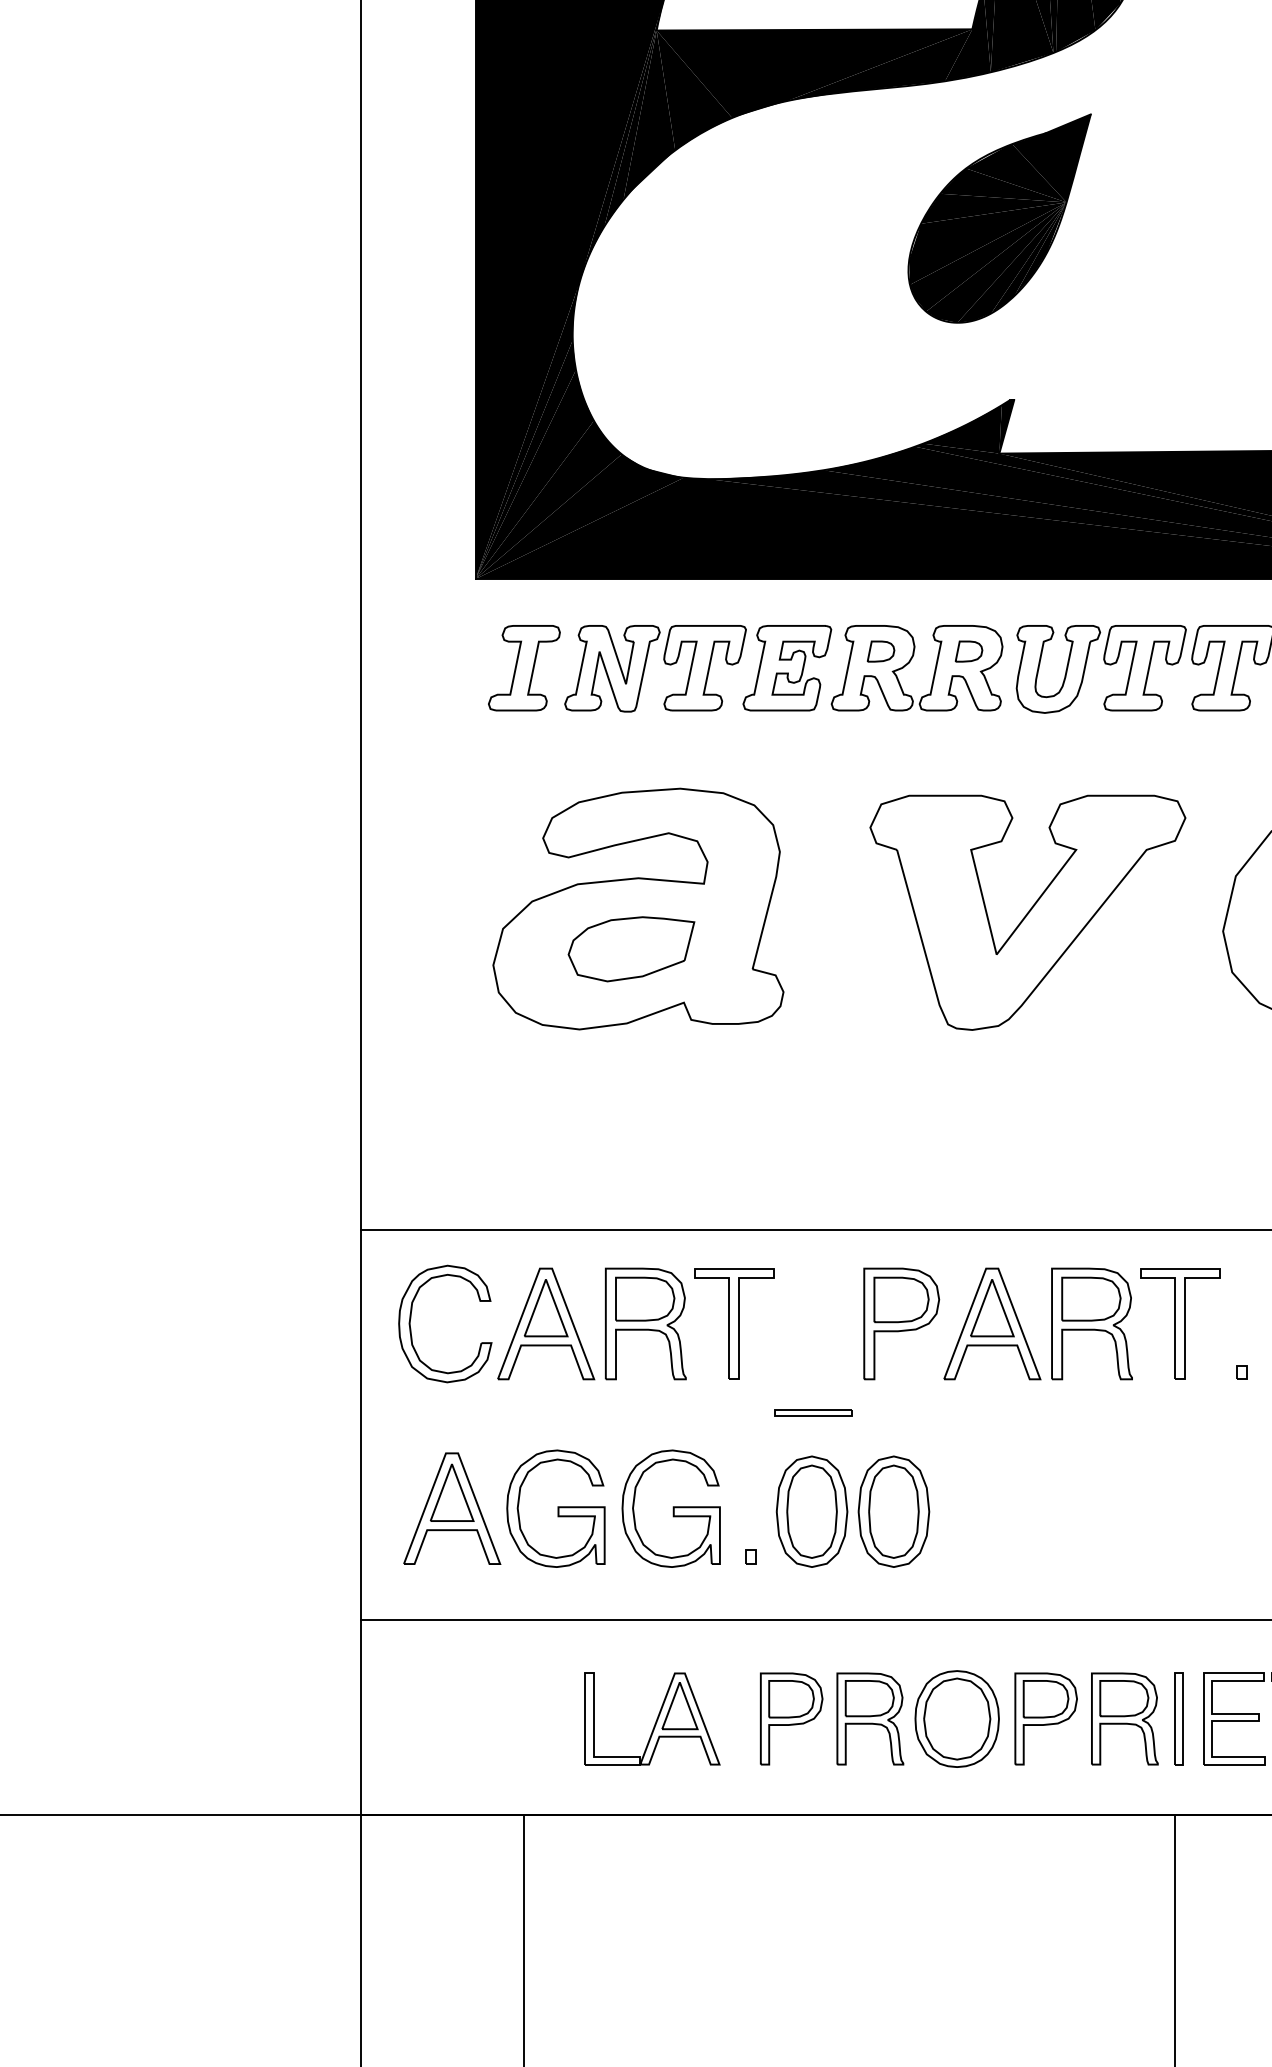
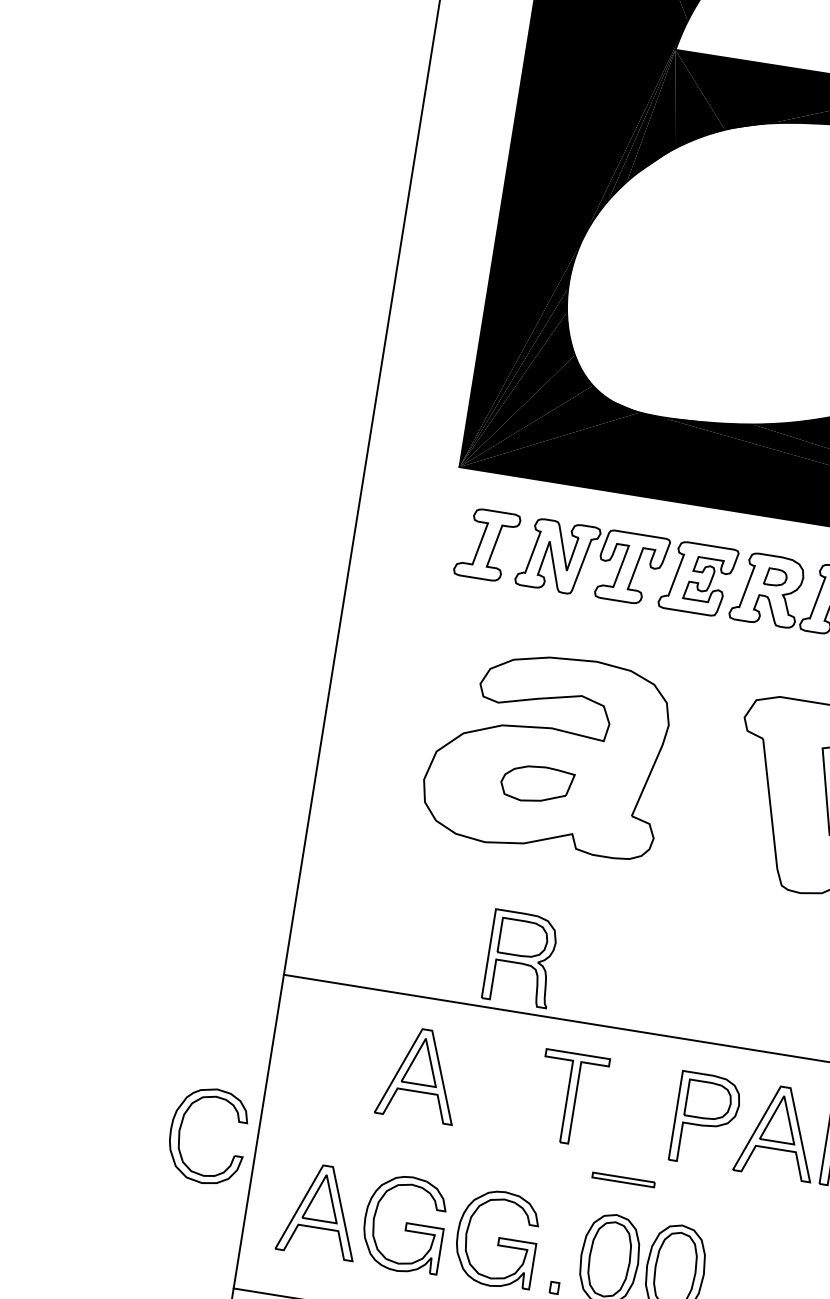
part: (631, 949) -> (537, 784), size x0.7
part: (411, 1318) -> (181, 1127), moved
part: (645, 1323) -> (520, 958), moved

